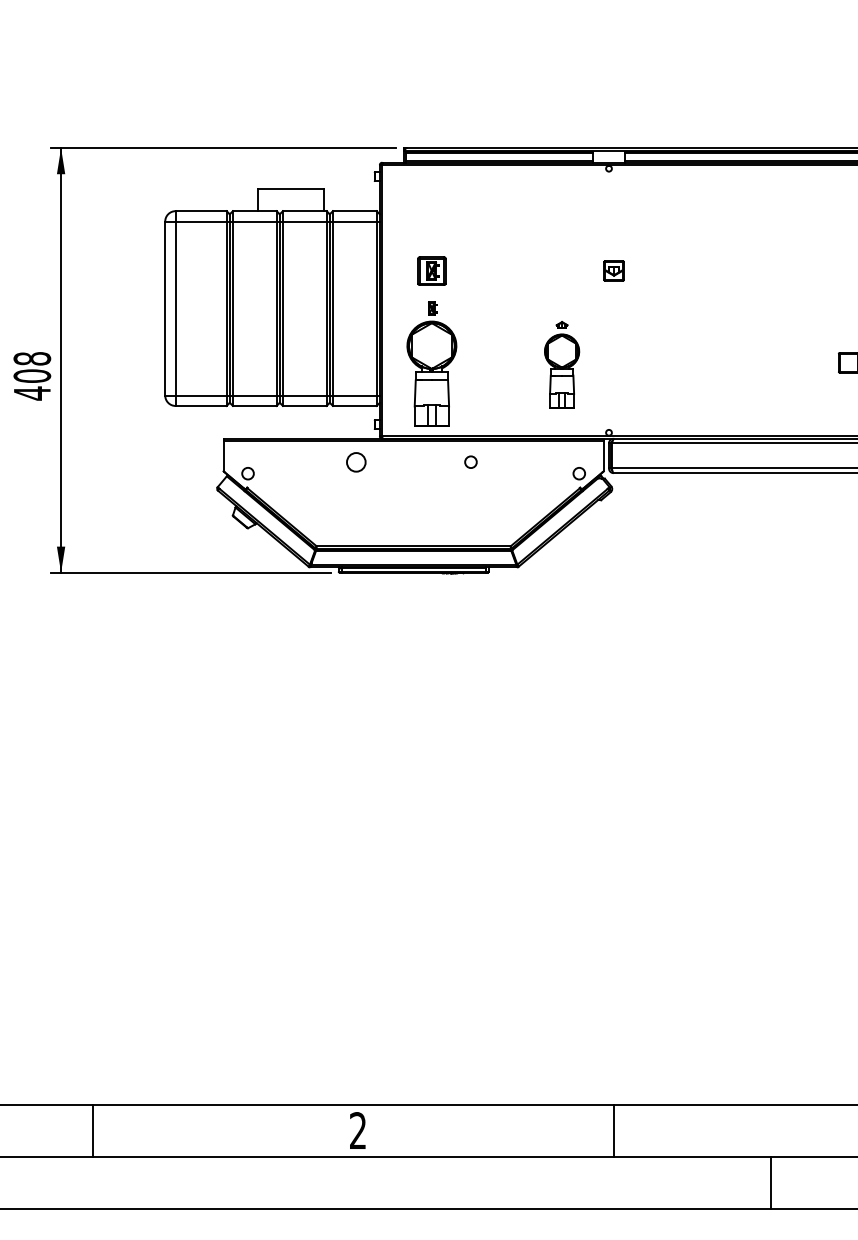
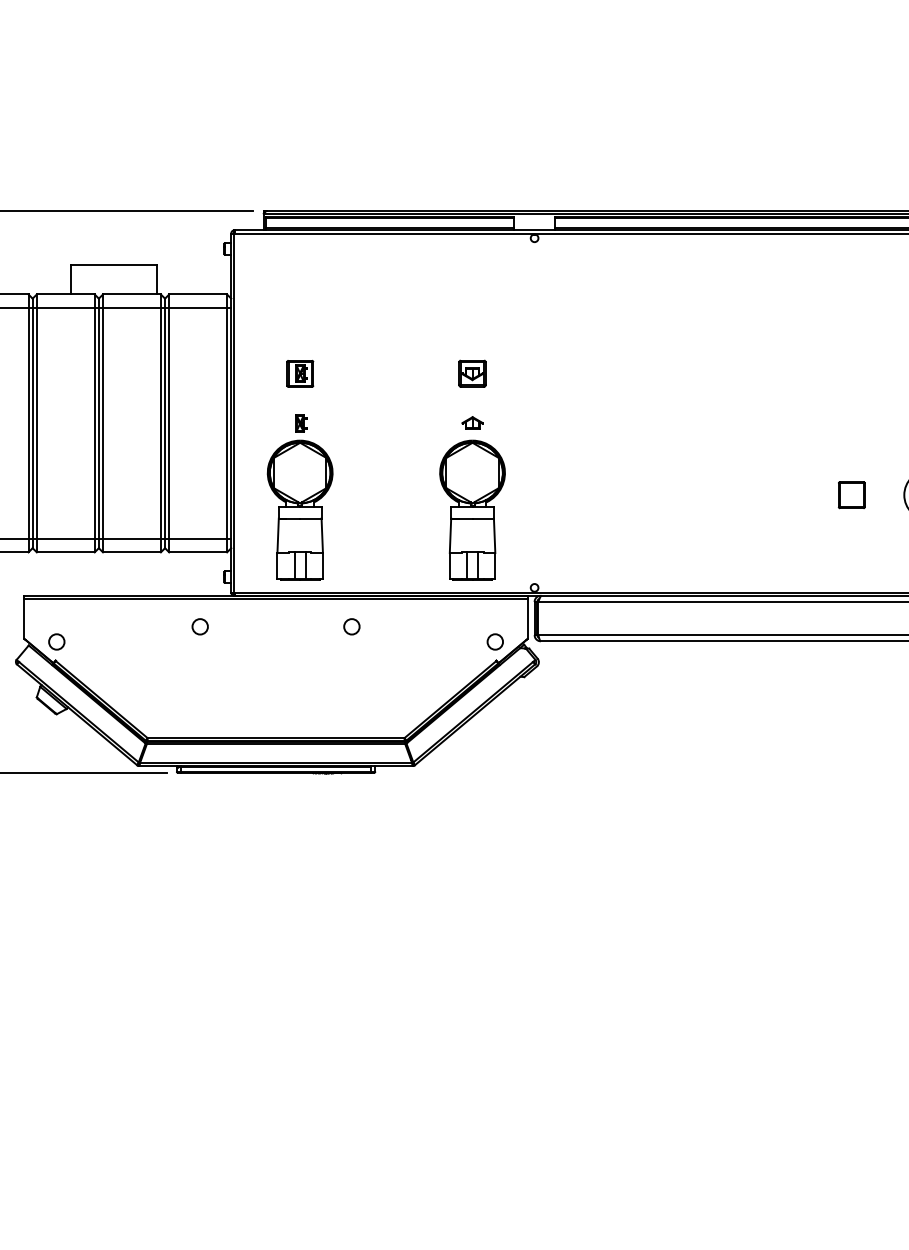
part: (431, 270) -> (299, 373), size x0.71
part: (613, 270) -> (471, 373), moved
part: (561, 364) -> (471, 497), size x1.43
circle: (356, 461) -> (200, 625), size x0.62

